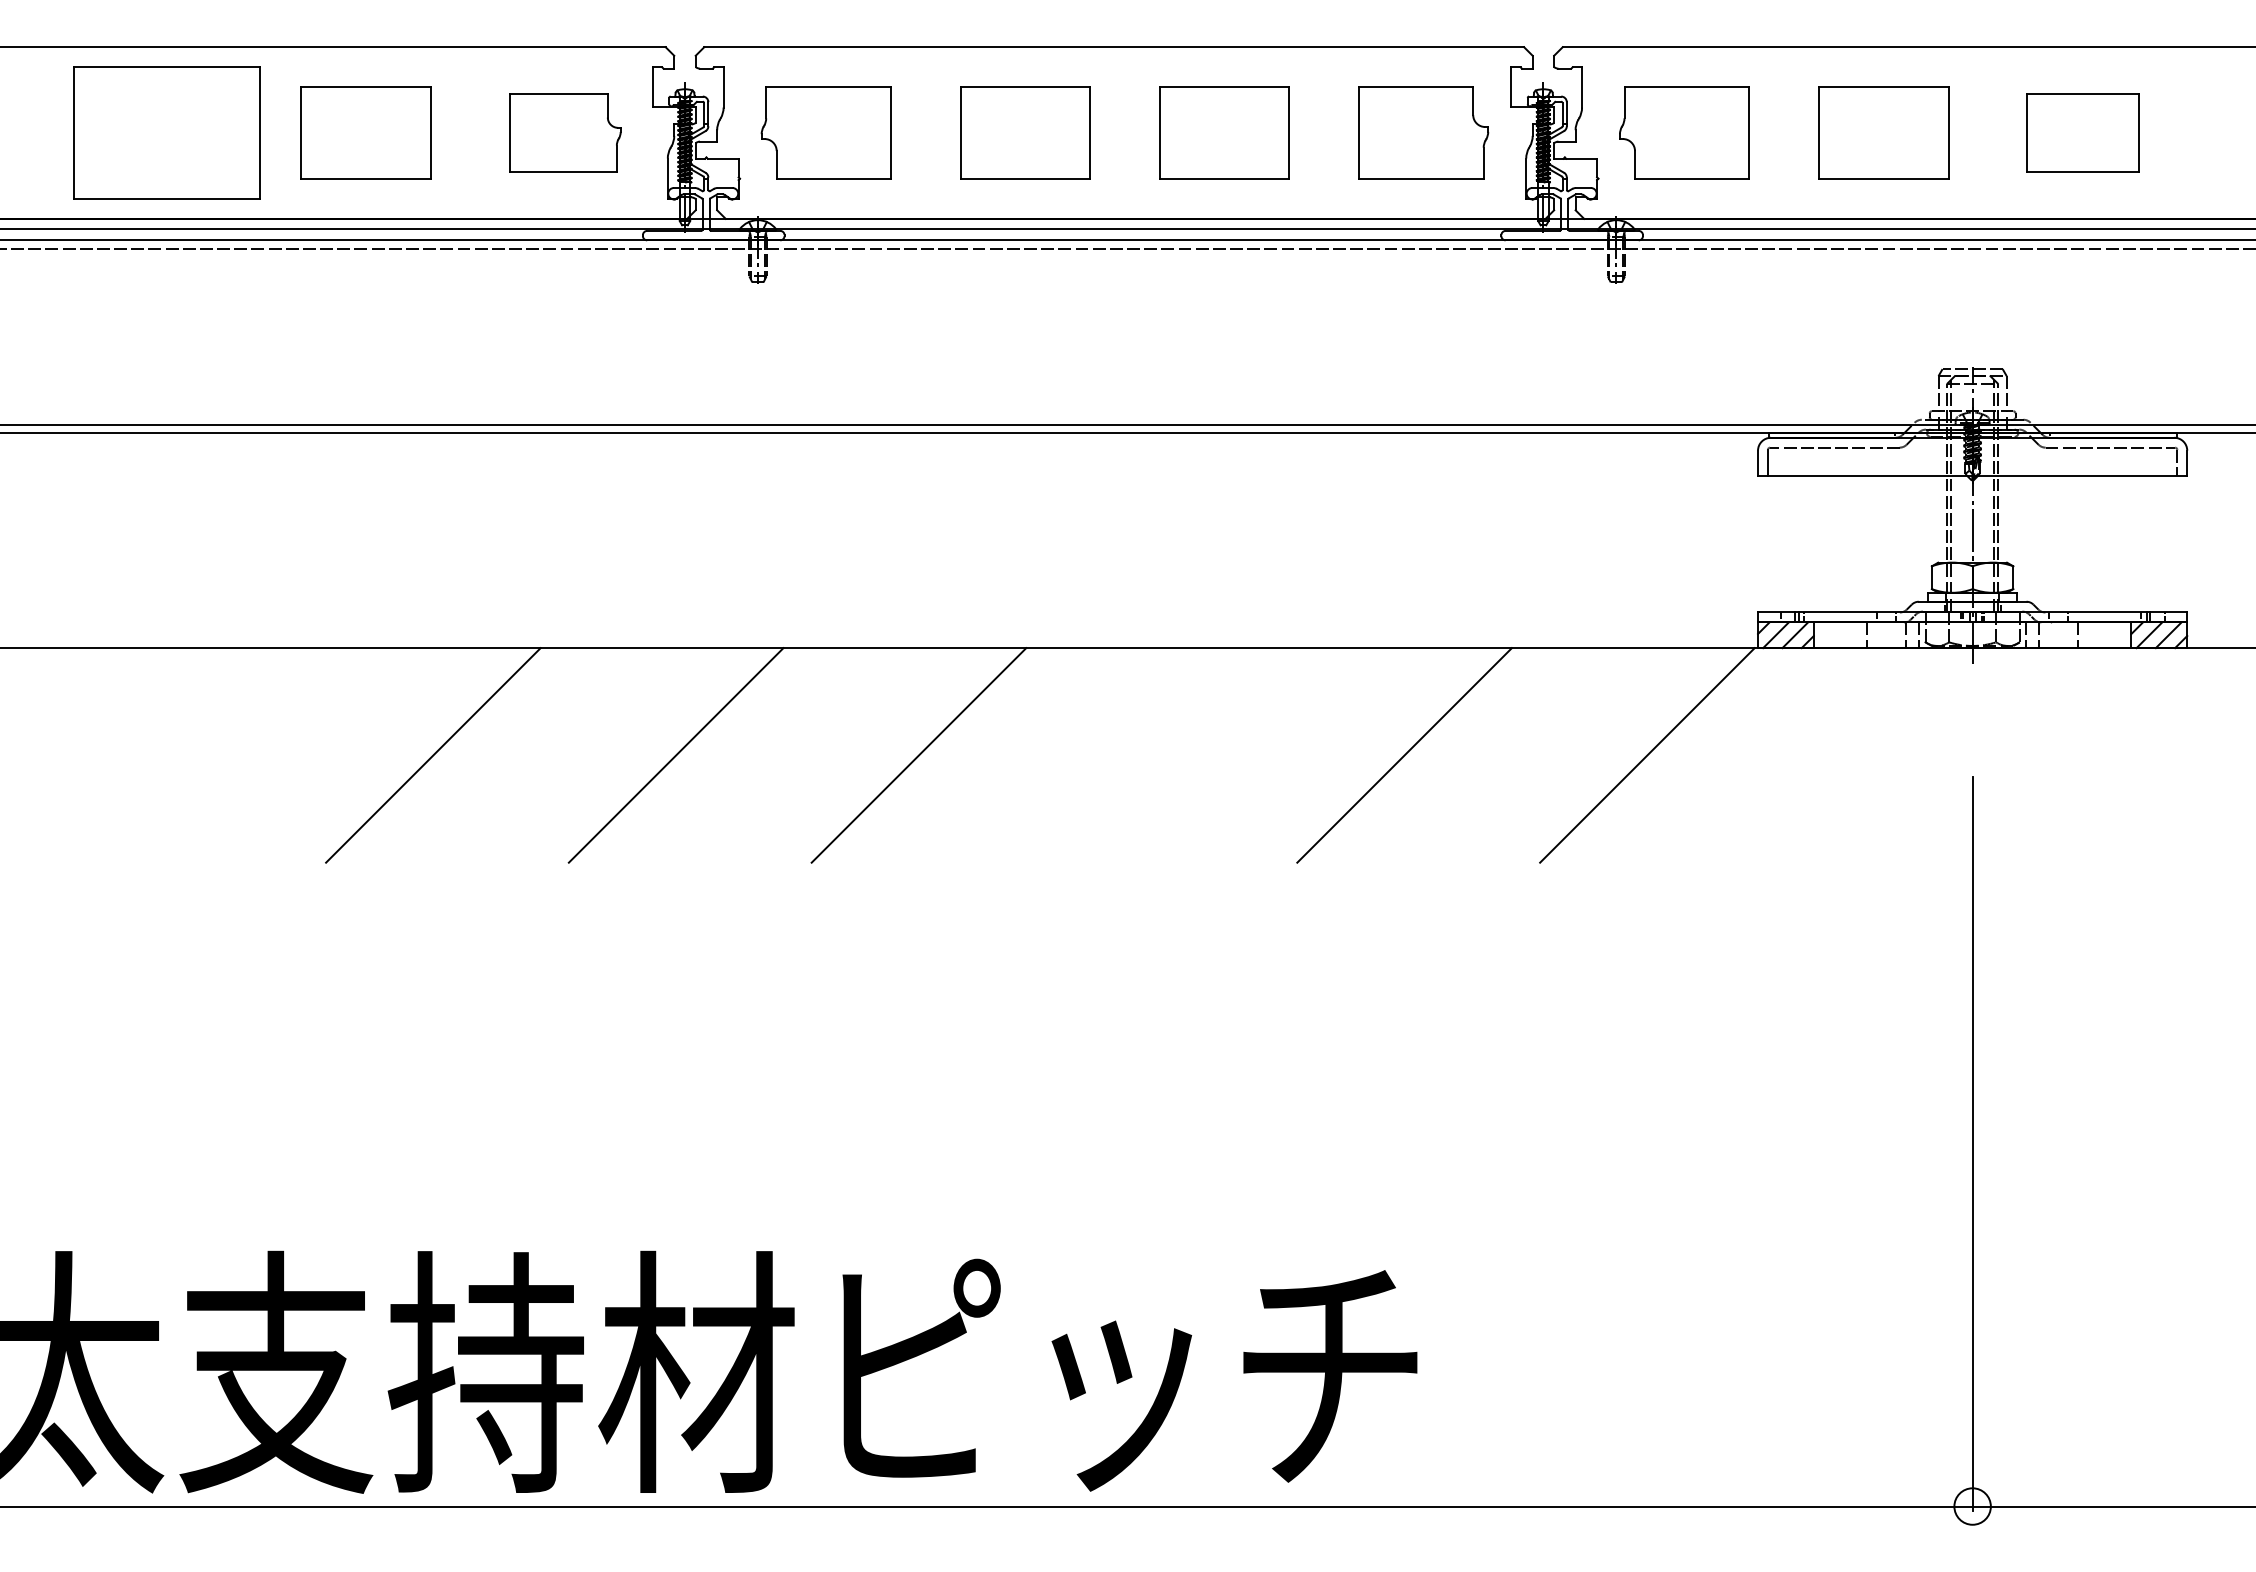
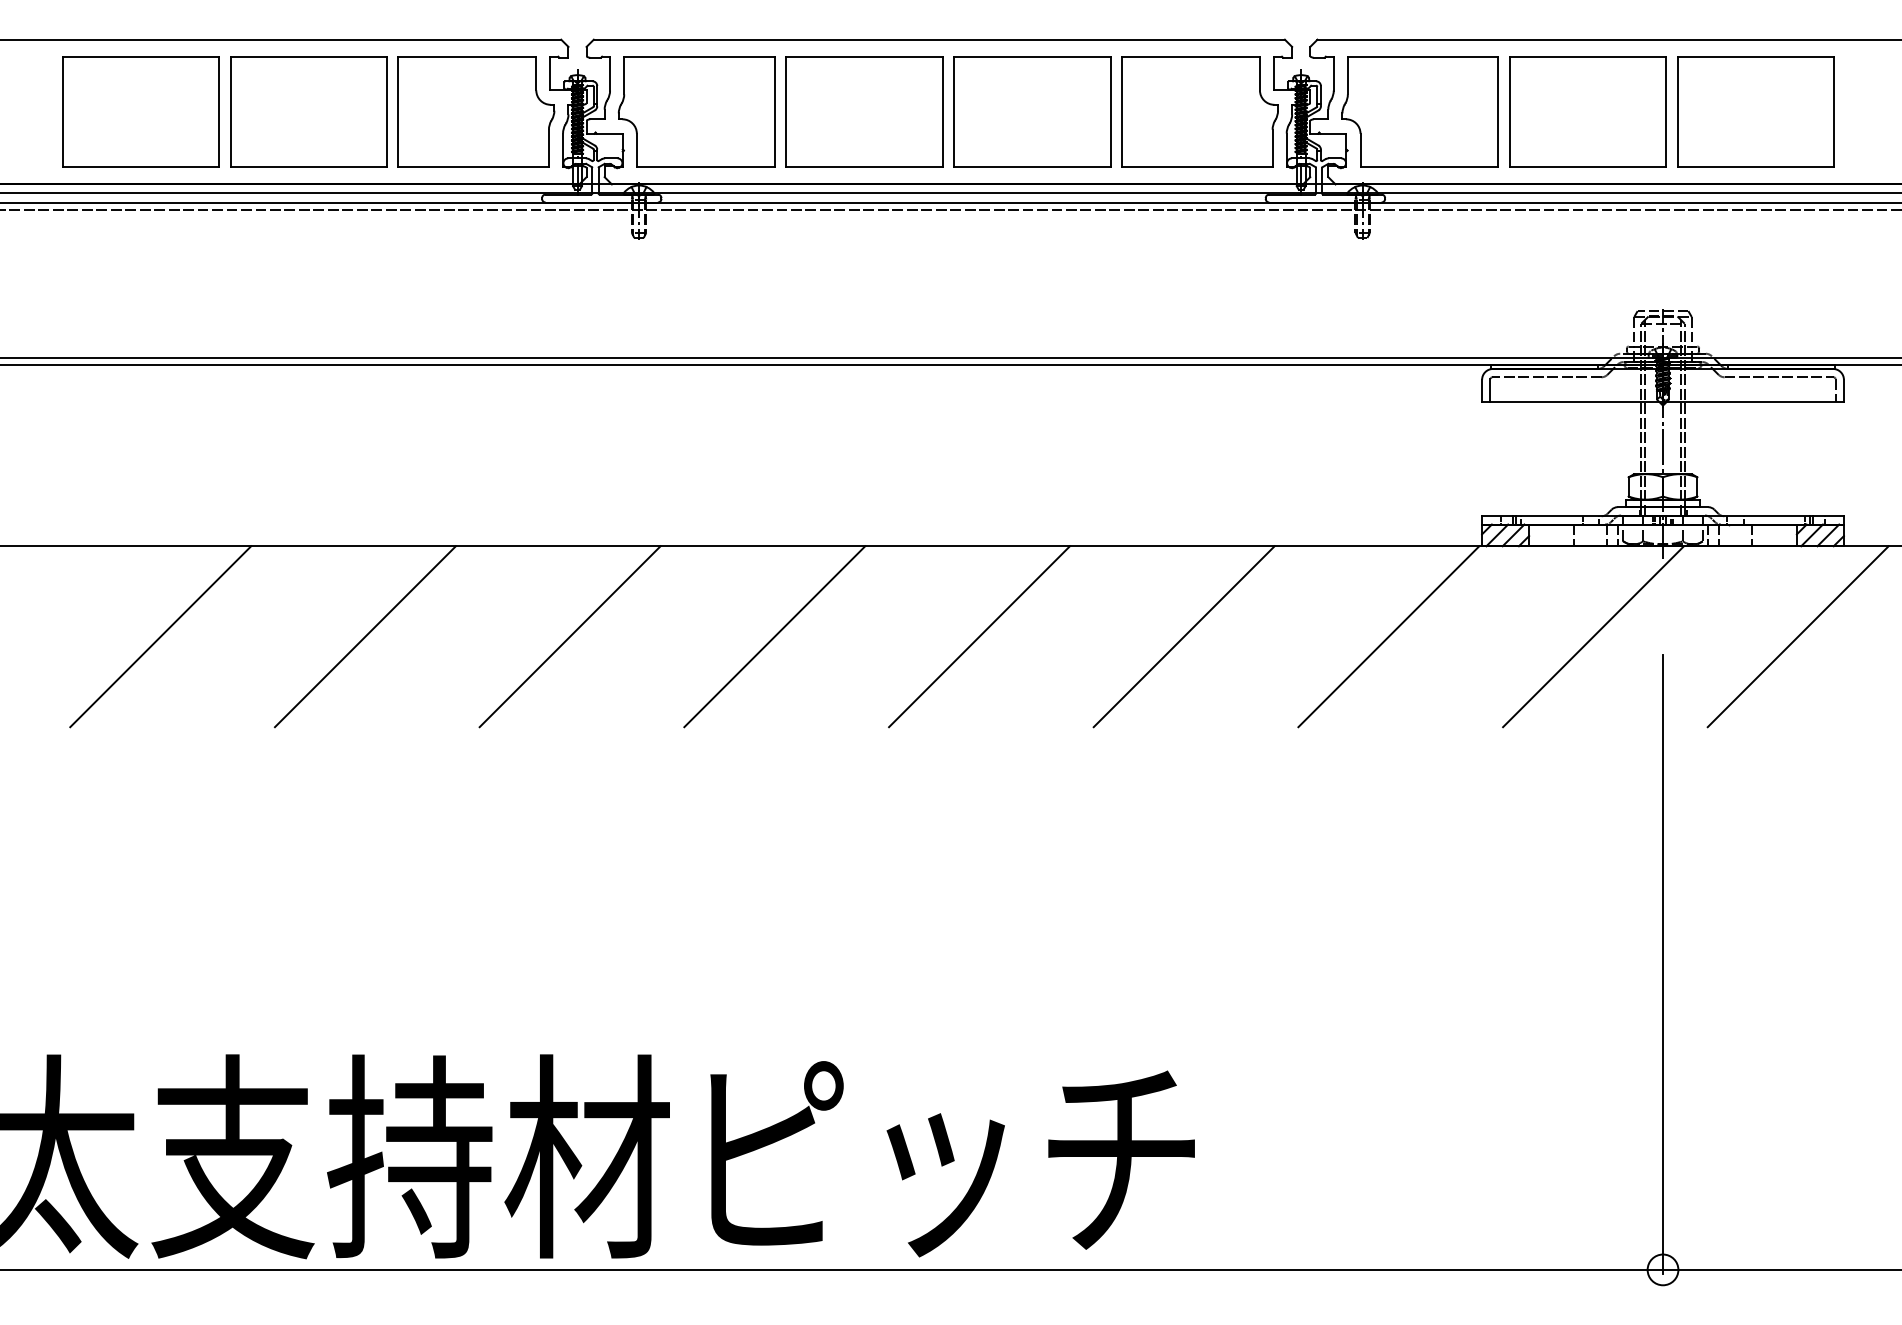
part: (365, 132) -> (308, 111), size x1.43
part: (565, 132) -> (476, 111), size x1.67
part: (826, 132) -> (696, 111), size x1.43
part: (1025, 132) -> (864, 111), size x1.43
part: (1224, 132) -> (1032, 111), size x1.43
part: (1423, 132) -> (1200, 111), size x1.43
part: (1684, 132) -> (1420, 111), size x1.43
part: (1883, 132) -> (1587, 111), size x1.43
part: (2082, 132) -> (1755, 111), size x1.67
line: (190, 755) -> (160, 636), added
line: (1161, 755) -> (979, 636), added
line: (1889, 755) -> (1592, 636), added
line: (2132, 755) -> (1797, 636), added

